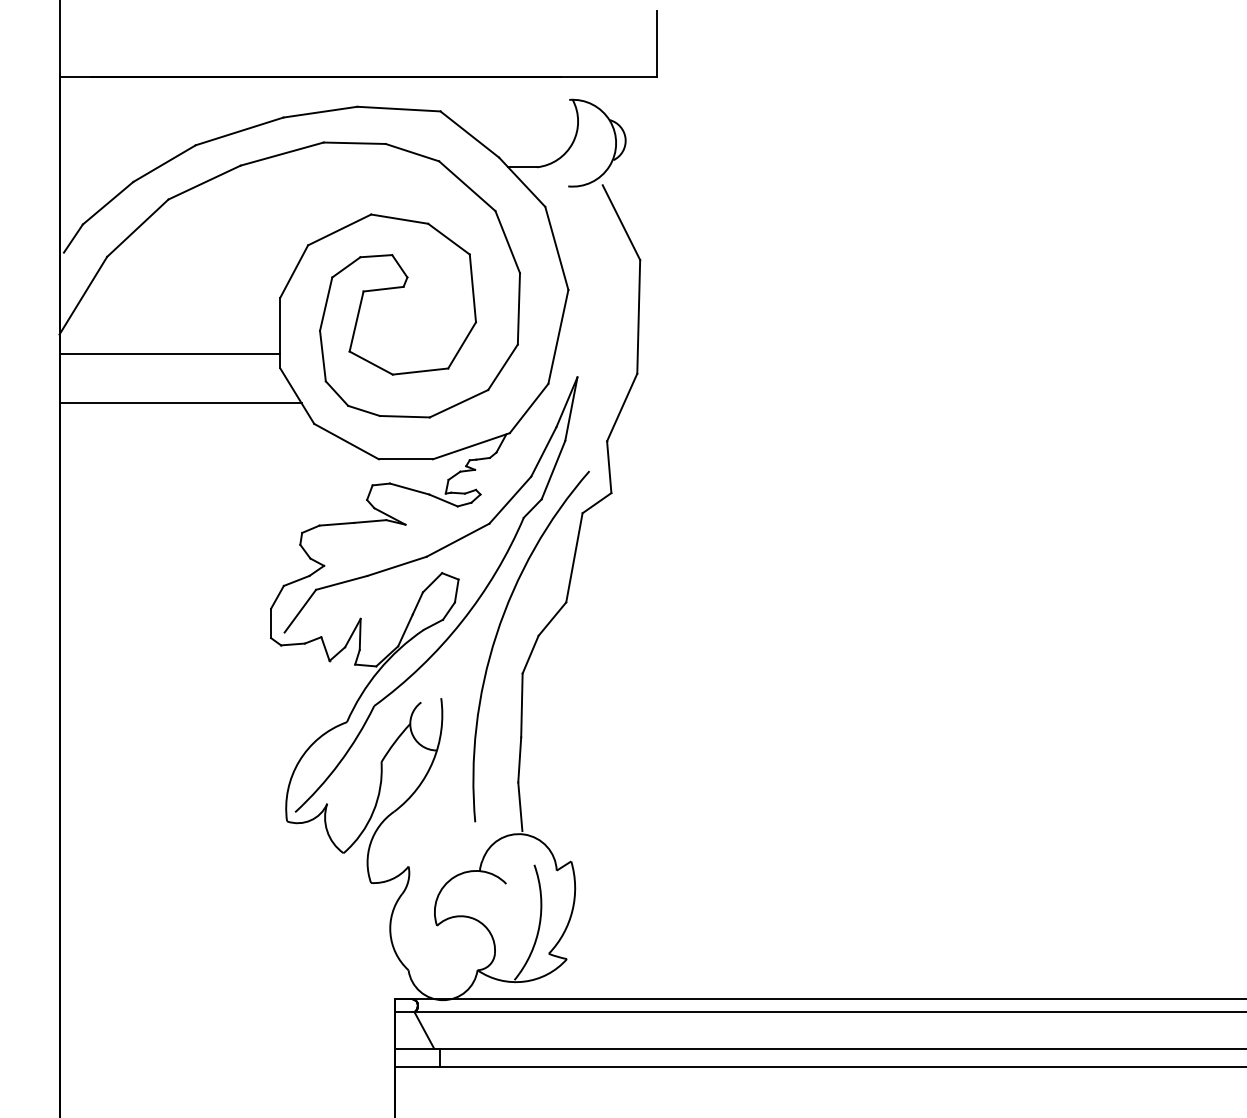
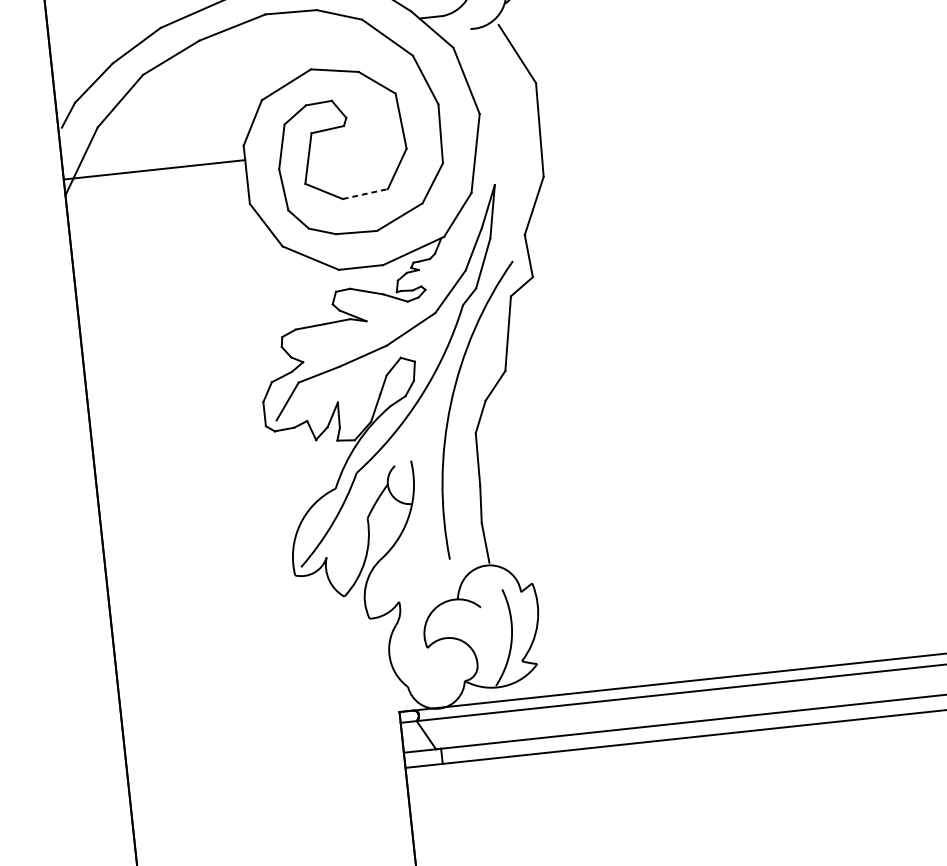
line: (169, 354) -> (154, 170), moved
line: (420, 371) -> (365, 194), solid -> dashed
line: (180, 403) -> (170, 241), removed

